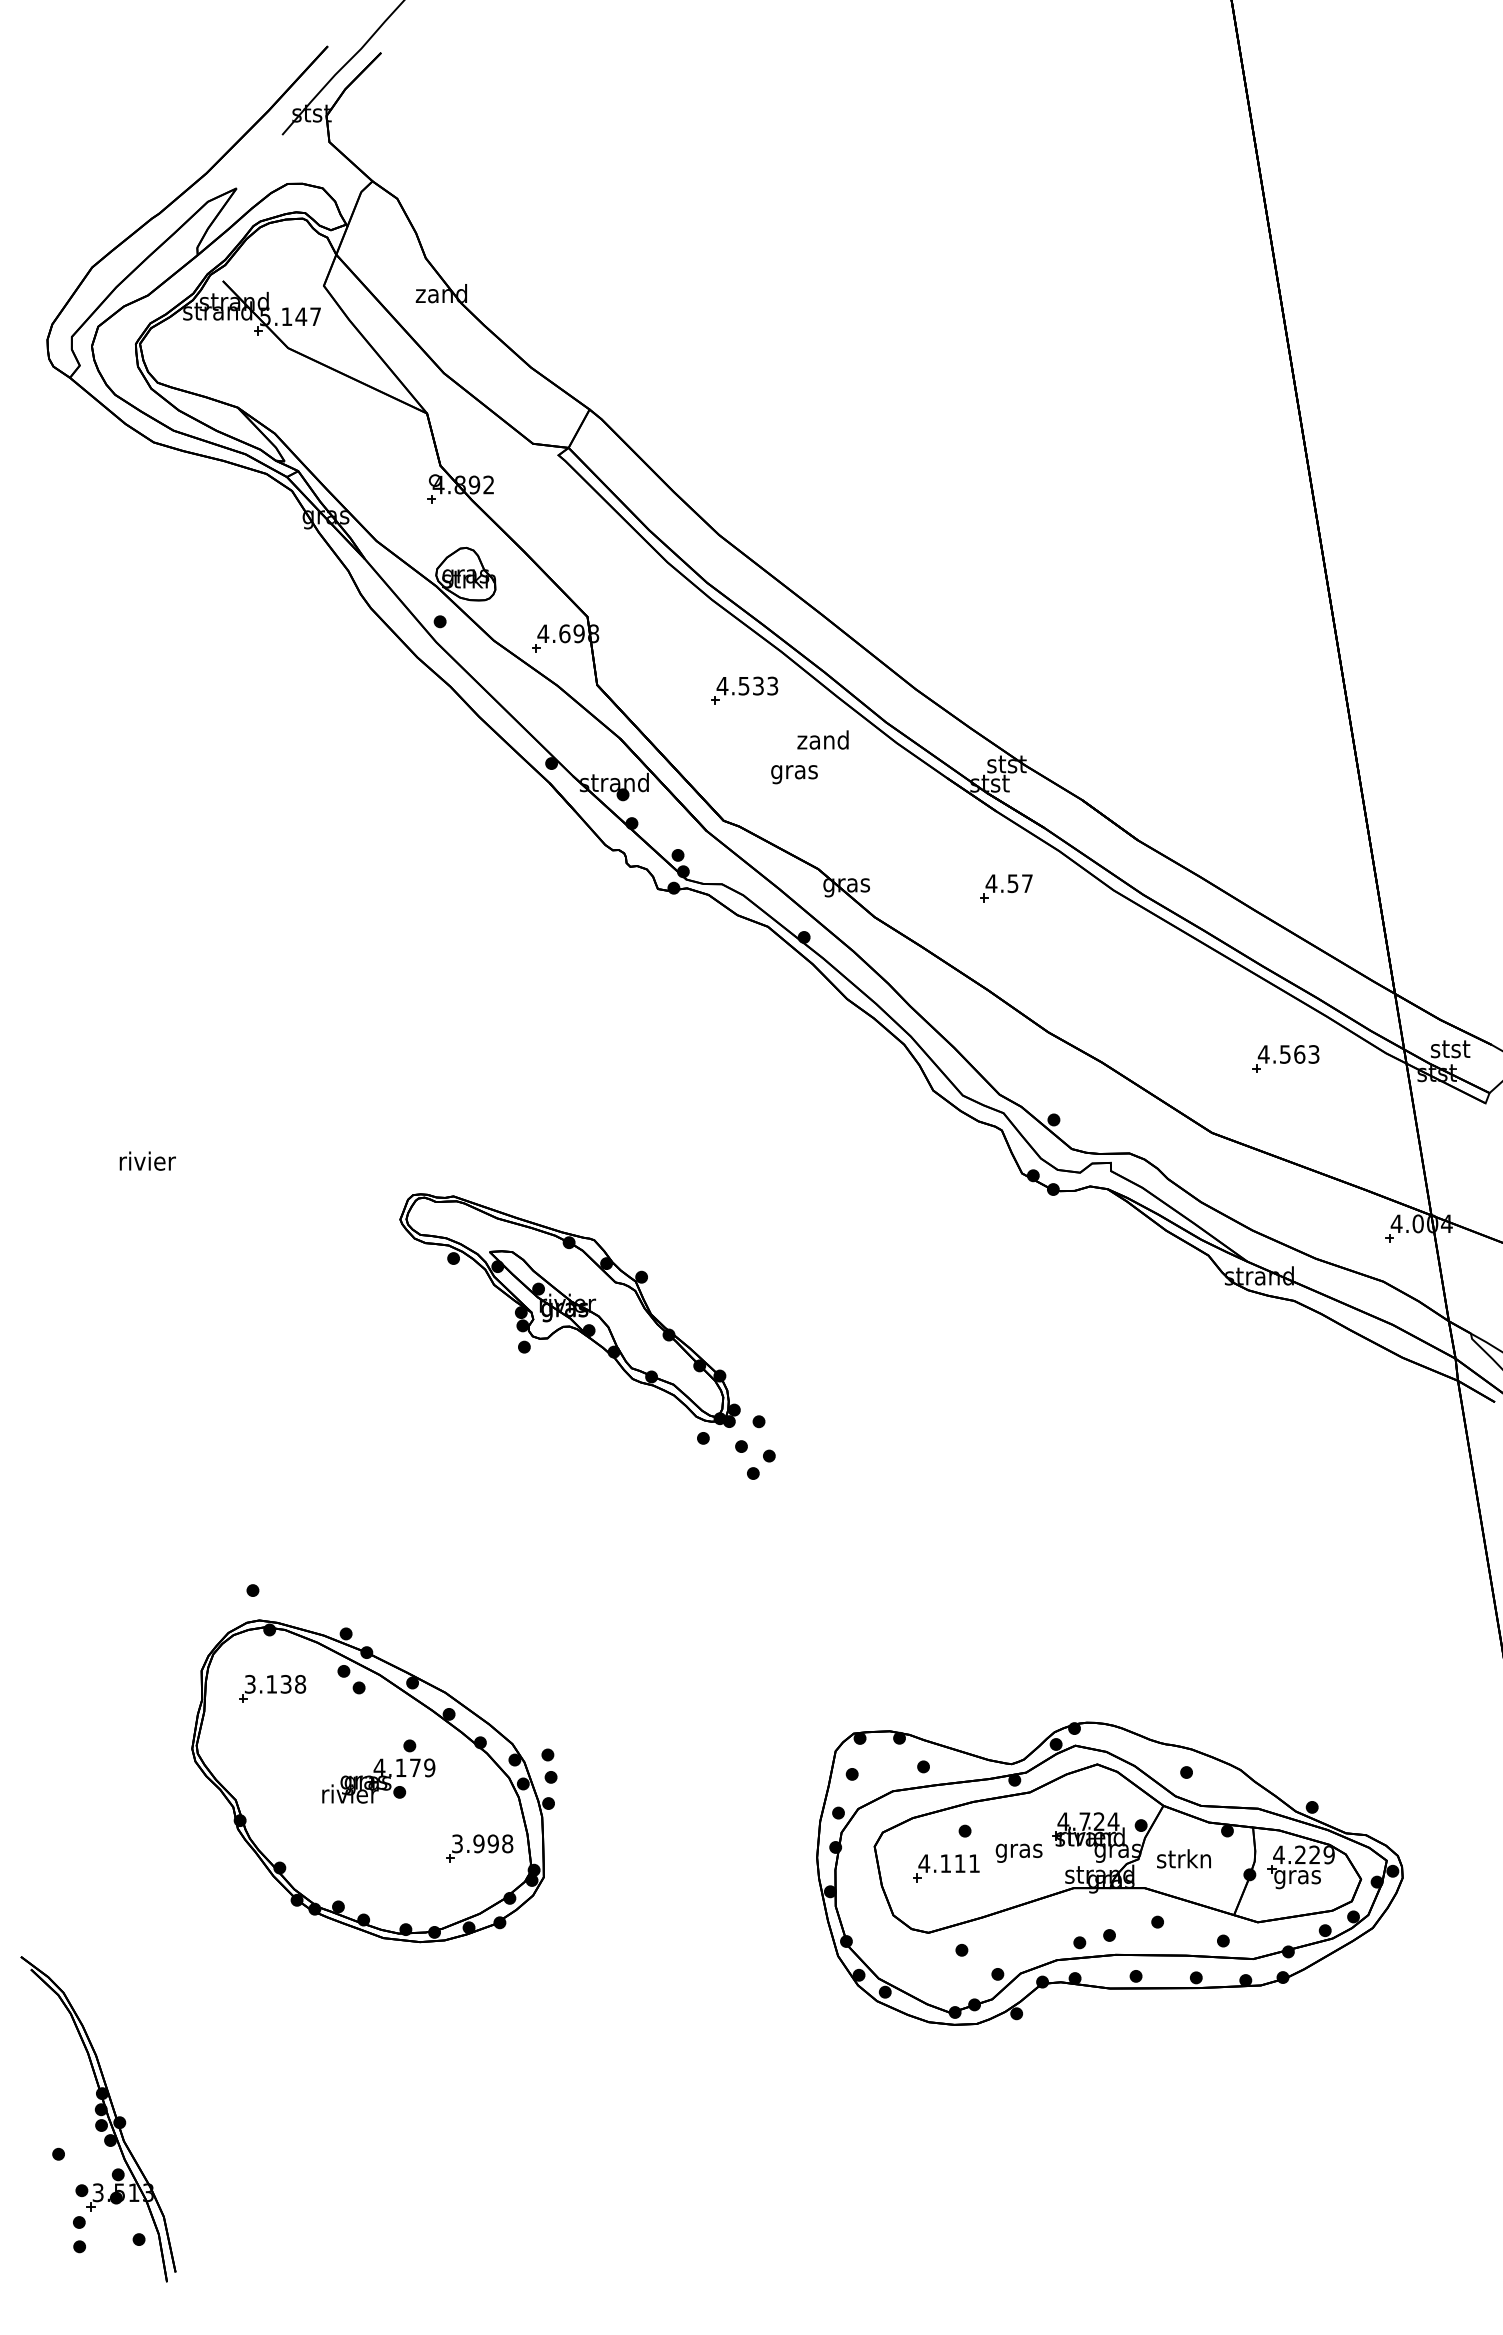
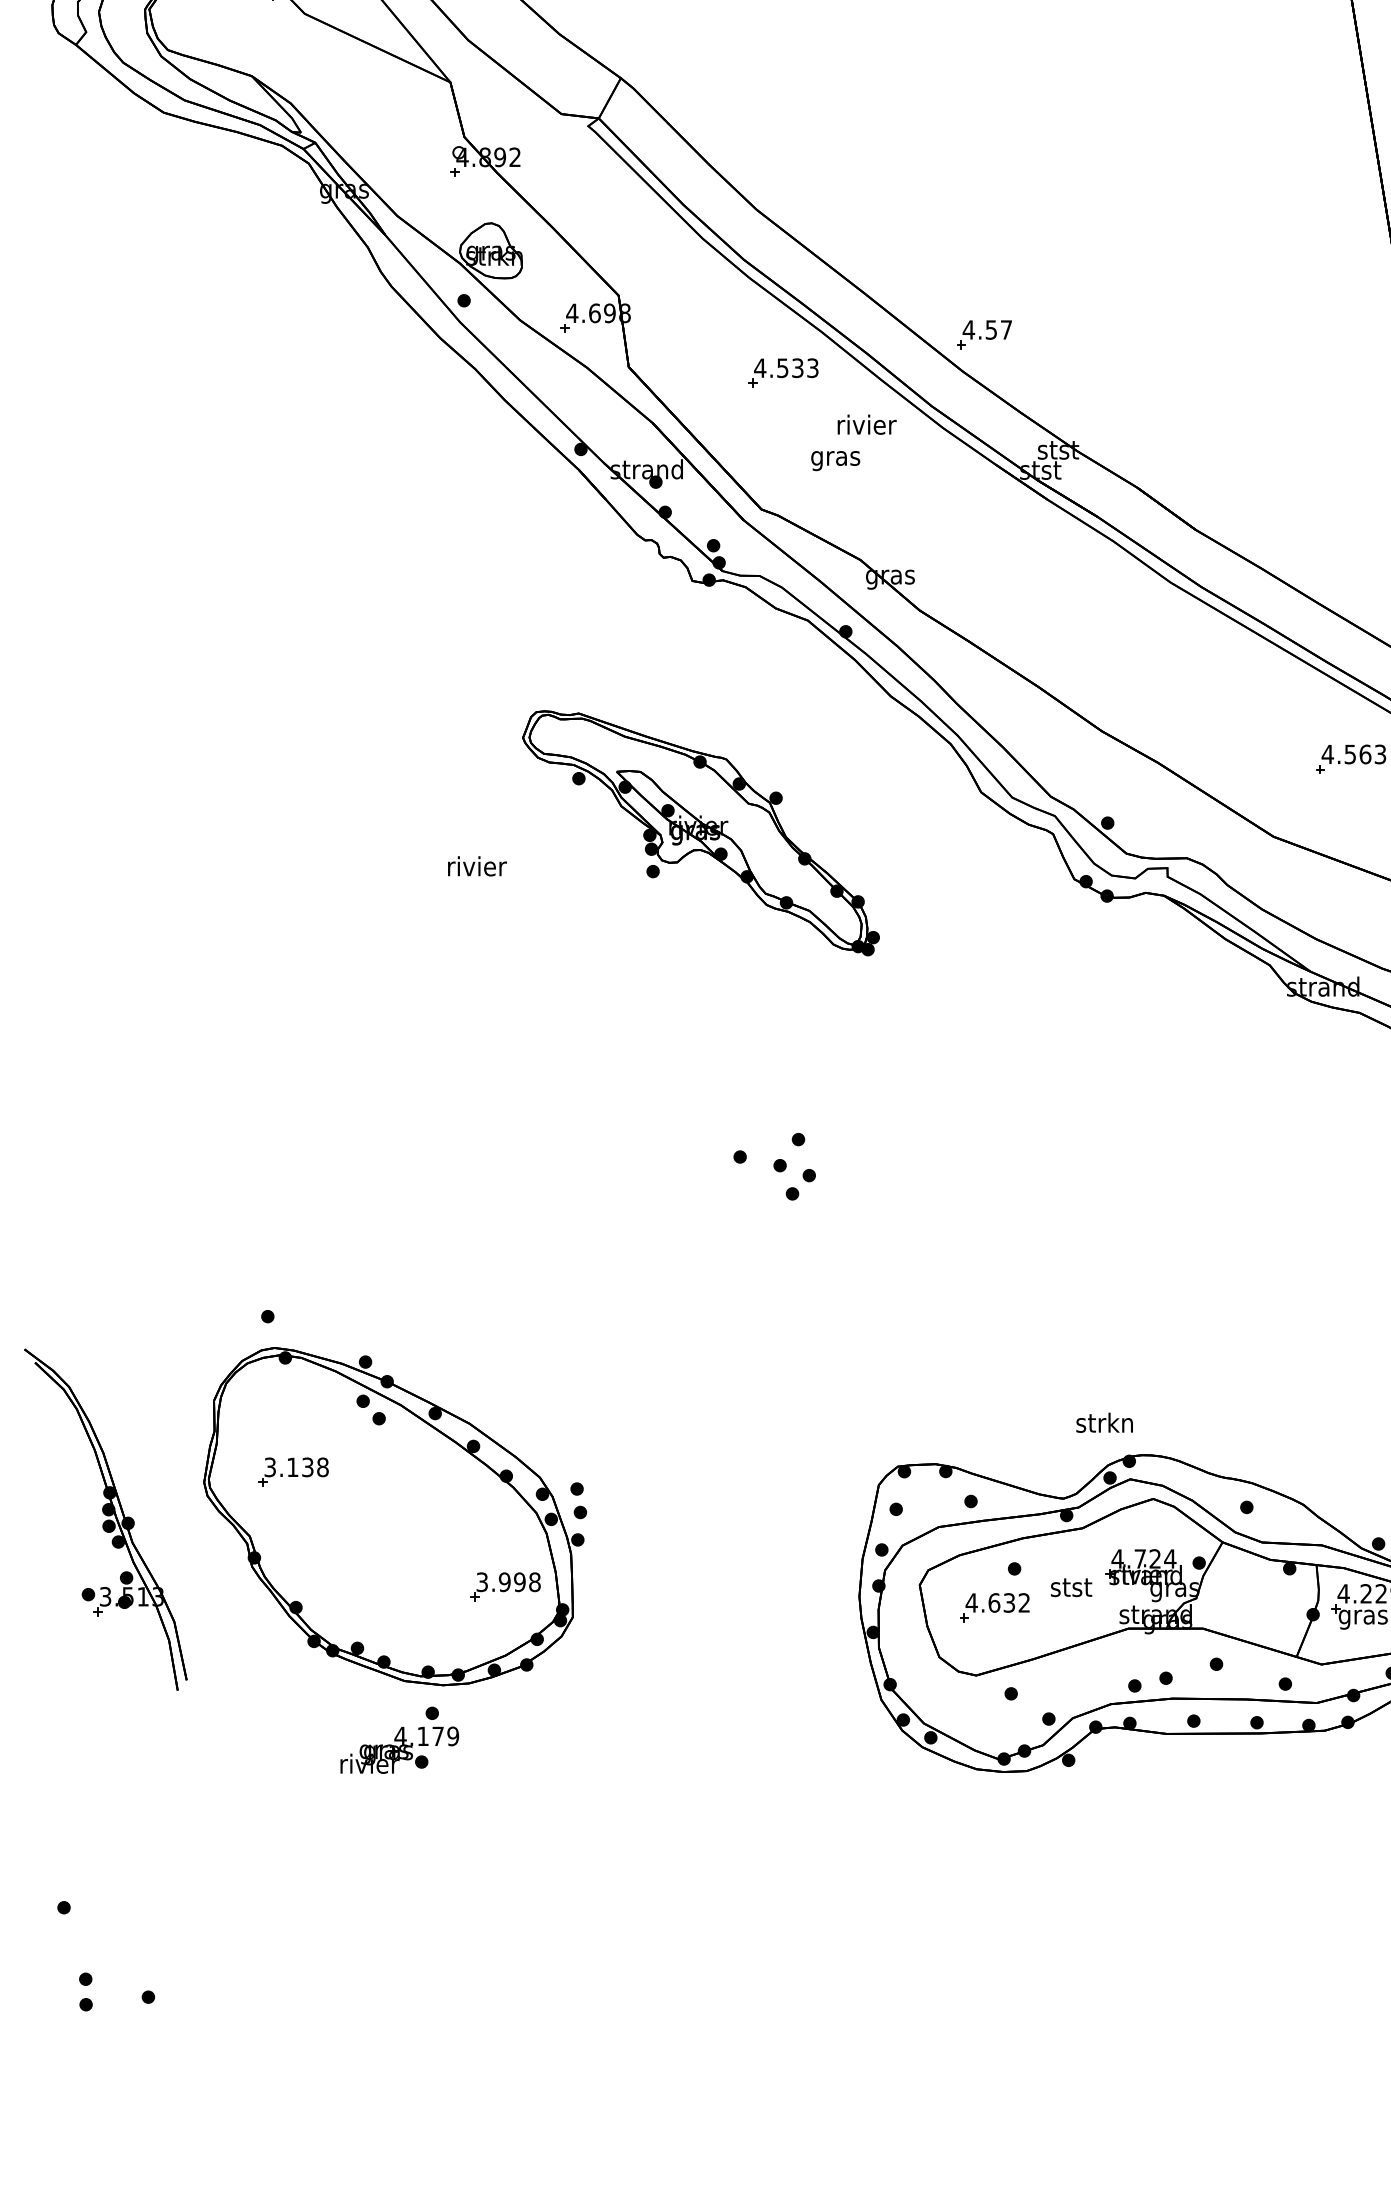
text: (824, 739) -> (867, 424), zand -> rivier
part: (1006, 888) -> (984, 335), moved
text: (147, 1160) -> (477, 865), moved
part: (569, 1310) -> (700, 833), moved
part: (272, 1688) -> (293, 1471), moved
part: (378, 1771) -> (399, 1740), moved
text: (1018, 1851) -> (1070, 1590), gras -> stst
text: (1183, 1858) -> (1104, 1422), moved
text: (959, 1863) -> (1008, 1602), 4.111 -> 4.632
part: (98, 2119) -> (105, 1519), moved

